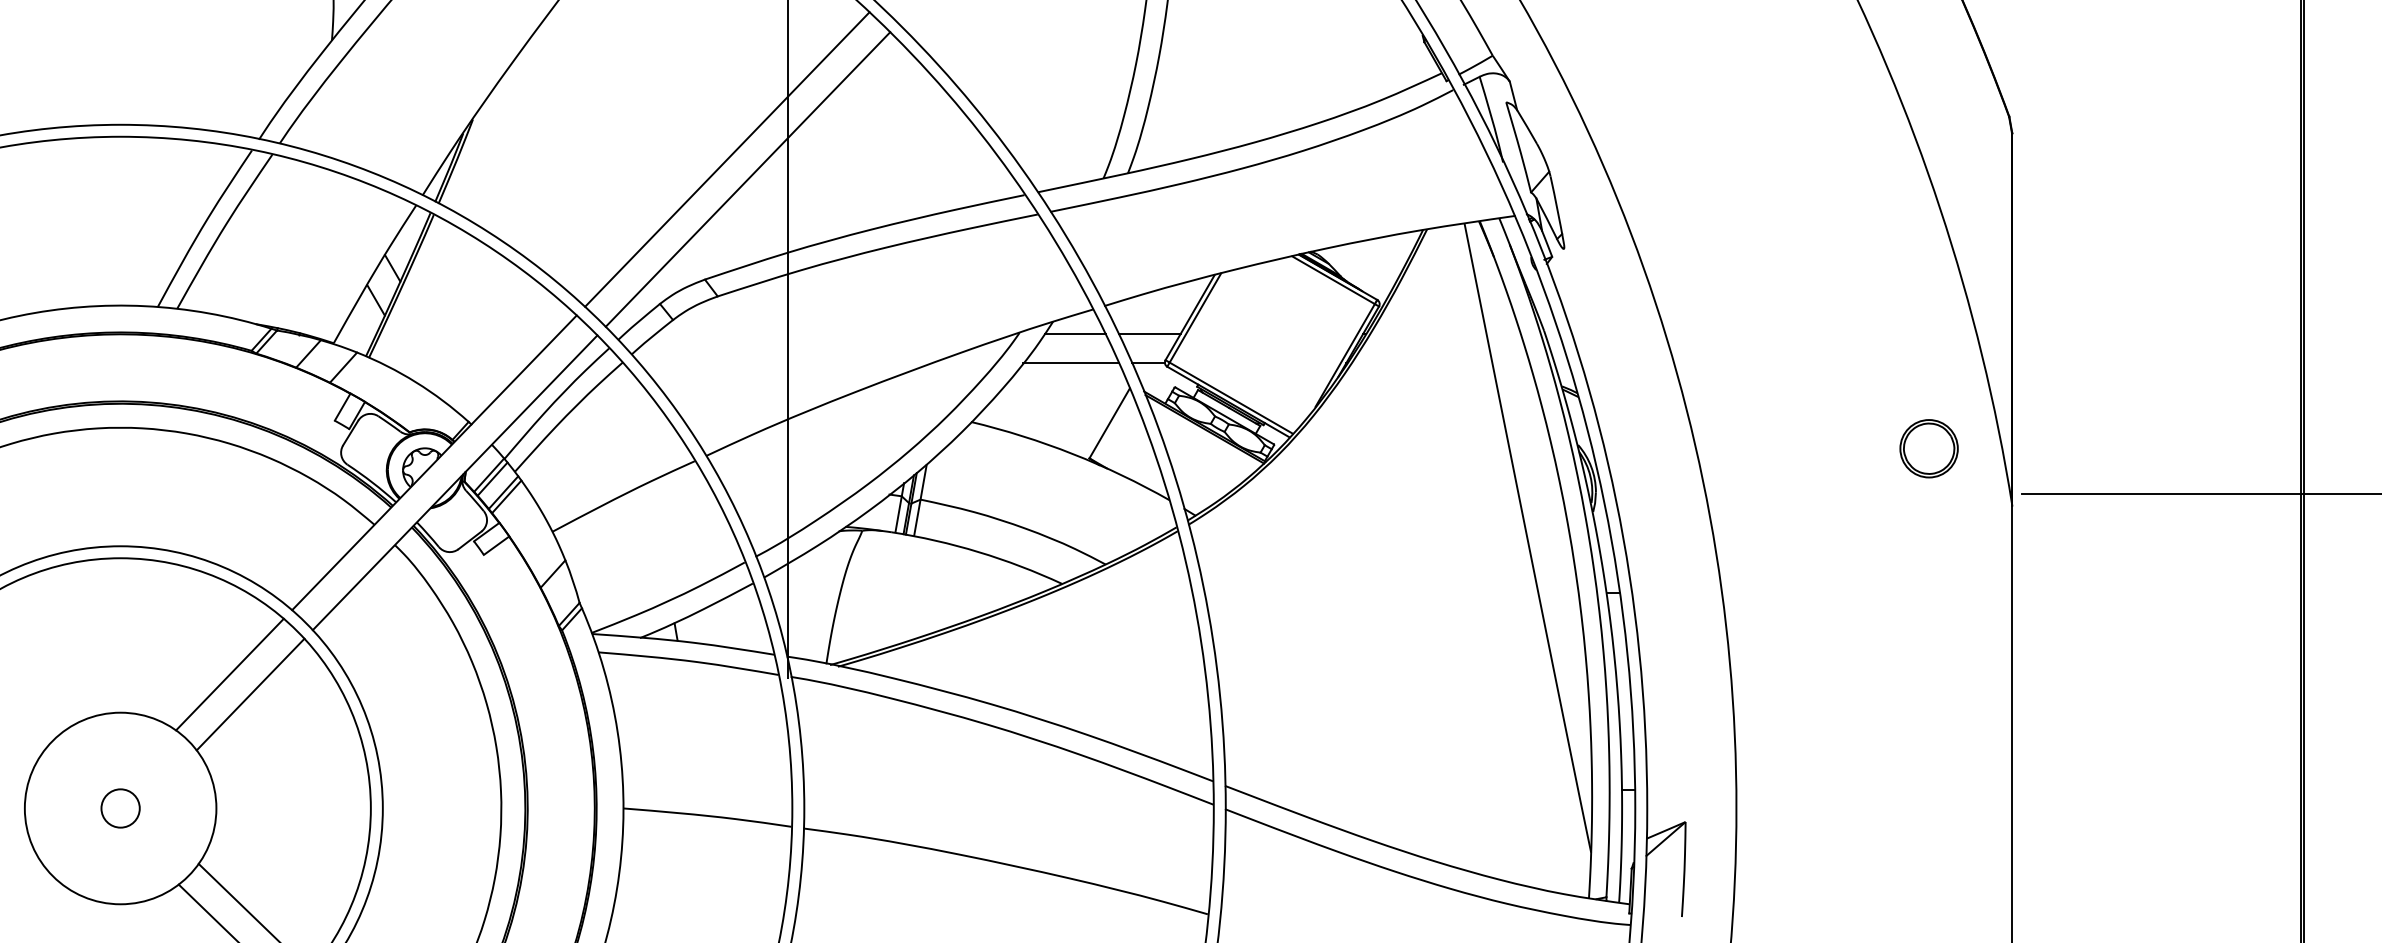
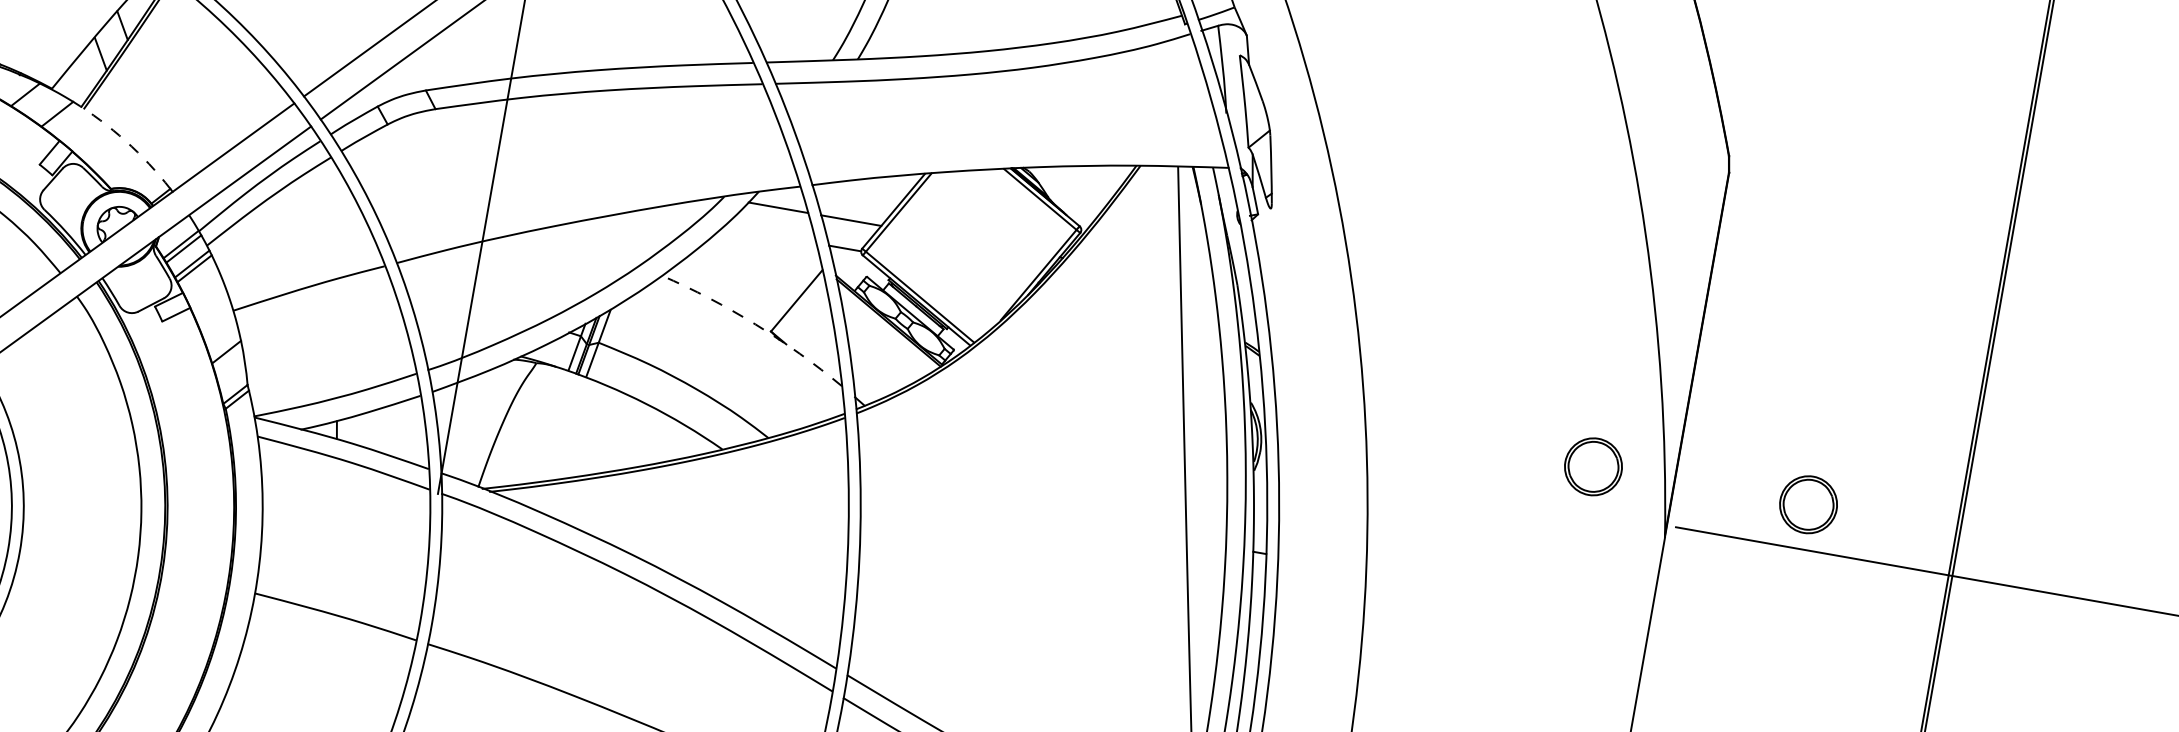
line: (1070, 363) -> (768, 235), removed
arc: (416, 382) -> (126, 141), solid -> dashed
part: (2148, 448) -> (1808, 504), added
arc: (1072, 454) -> (755, 324), solid -> dashed

